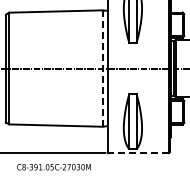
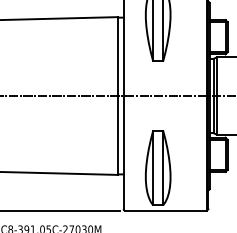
line: (103, 68) -> (118, 95), dashed -> solid
line: (138, 153) -> (165, 211), dashed -> solid

